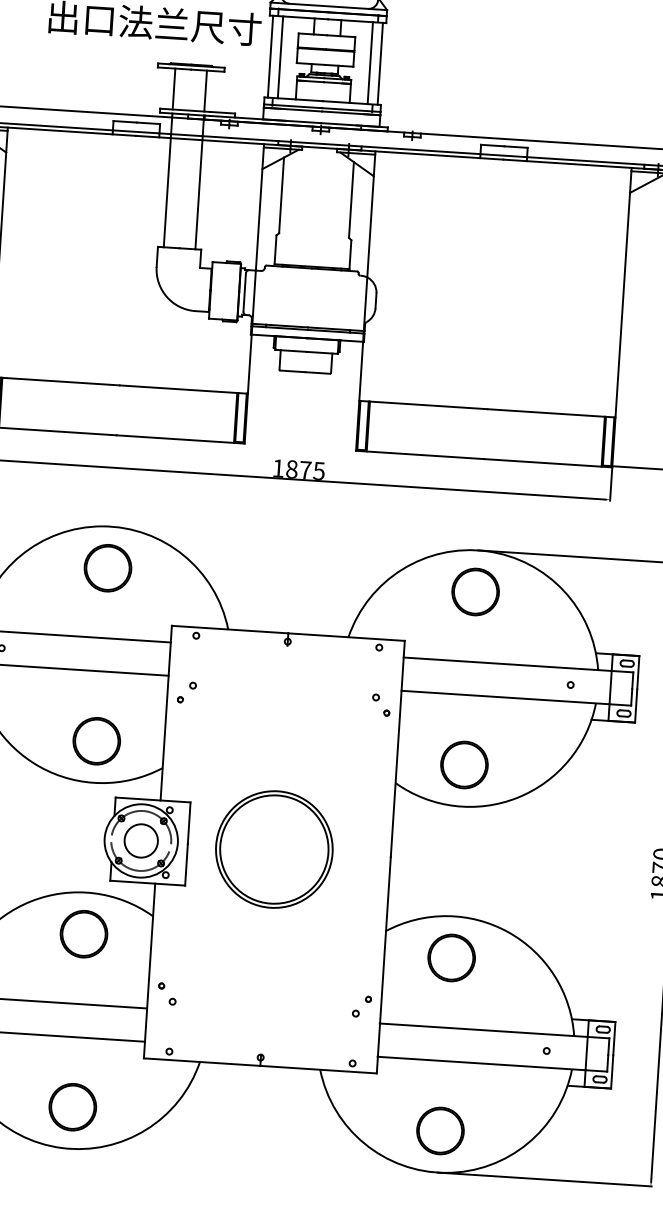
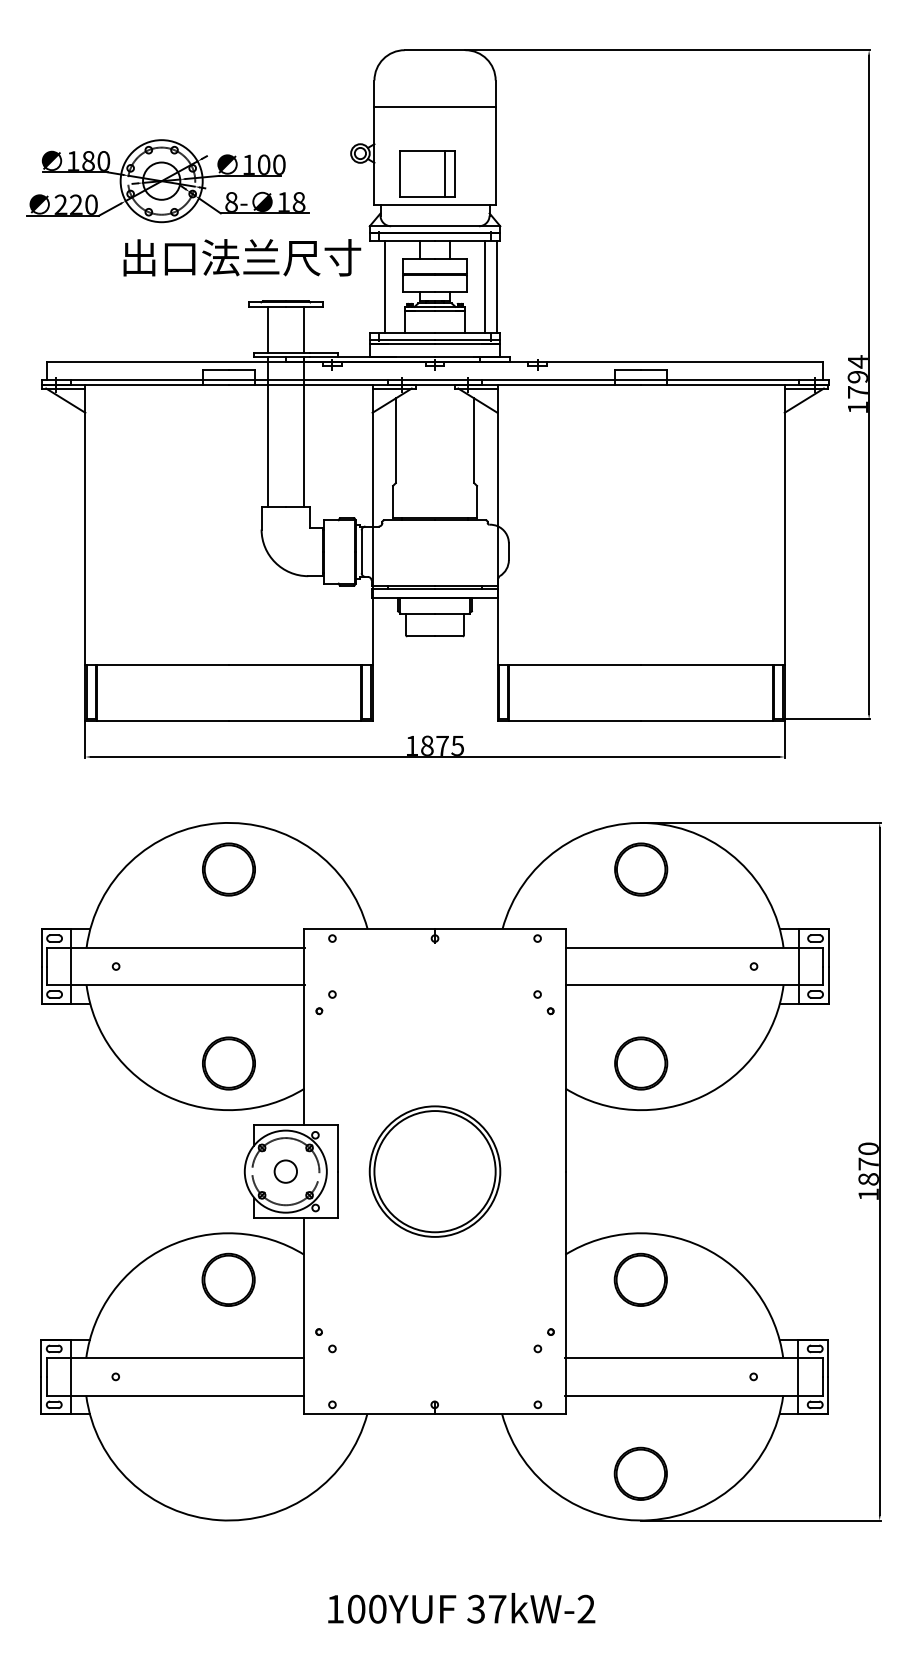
line: (270, 56) -> (373, 286), removed
circle: (140, 840) -> (285, 1171), size x0.6
part: (72, 1106) -> (228, 1473), removed

